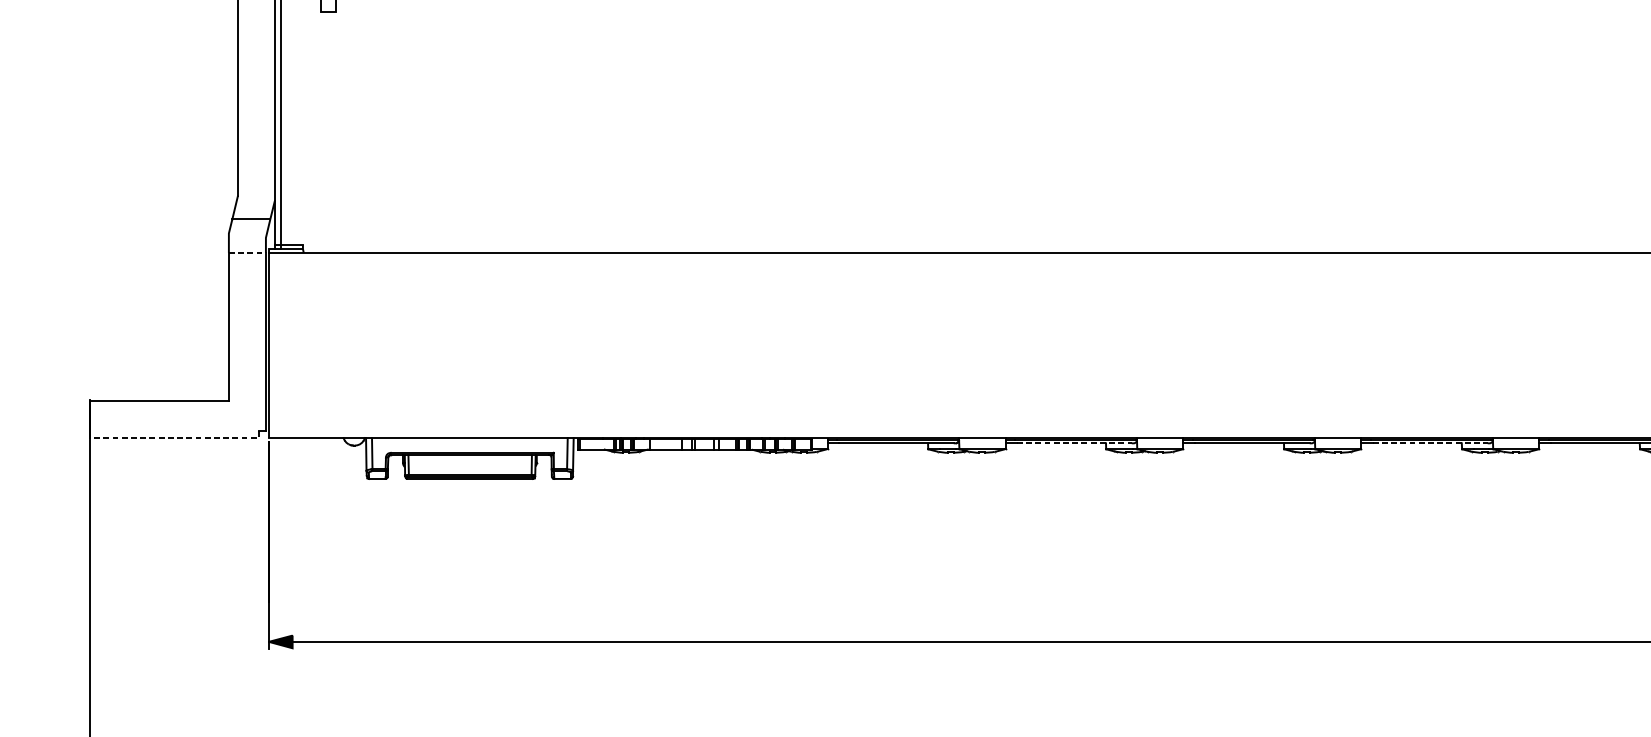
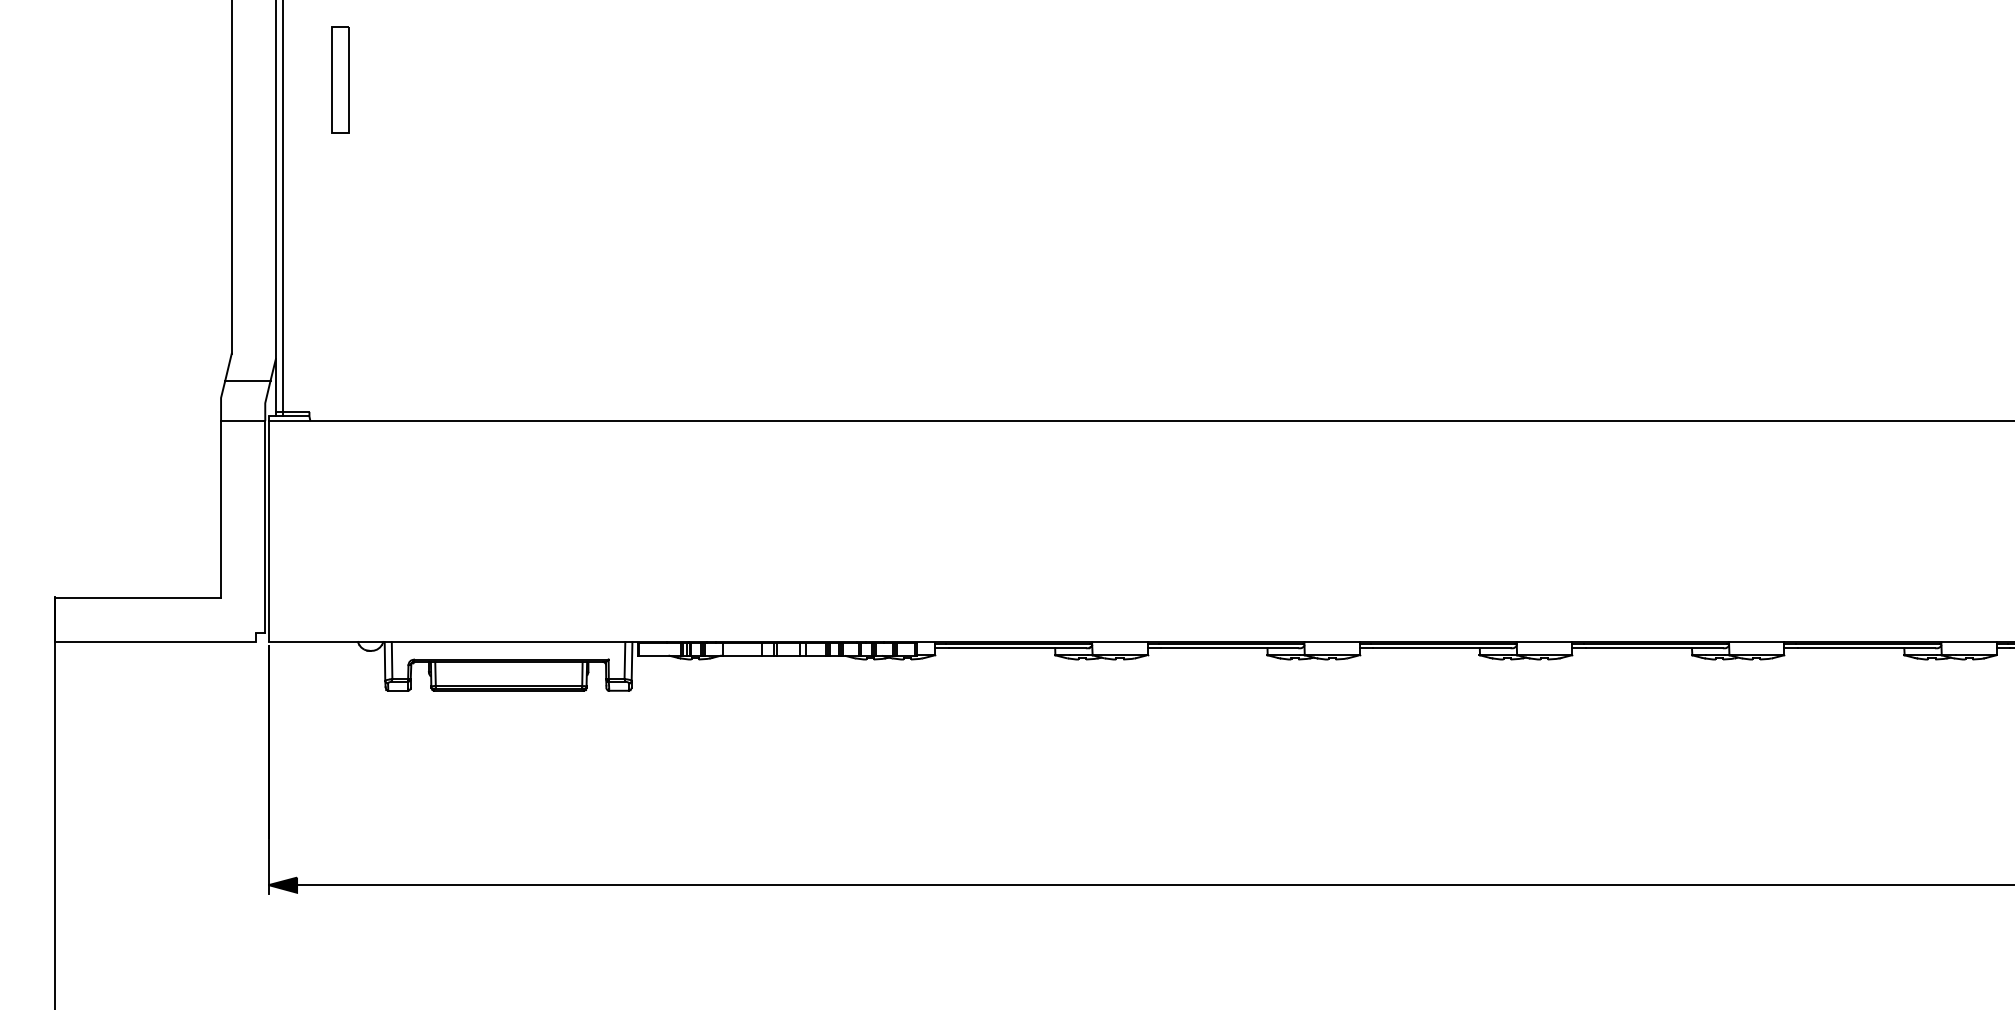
line: (247, 252) -> (243, 420), dashed -> solid
line: (178, 438) -> (160, 642), dashed -> solid
line: (1074, 443) -> (1229, 648), dashed -> solid
line: (1430, 443) -> (1654, 648), dashed -> solid

